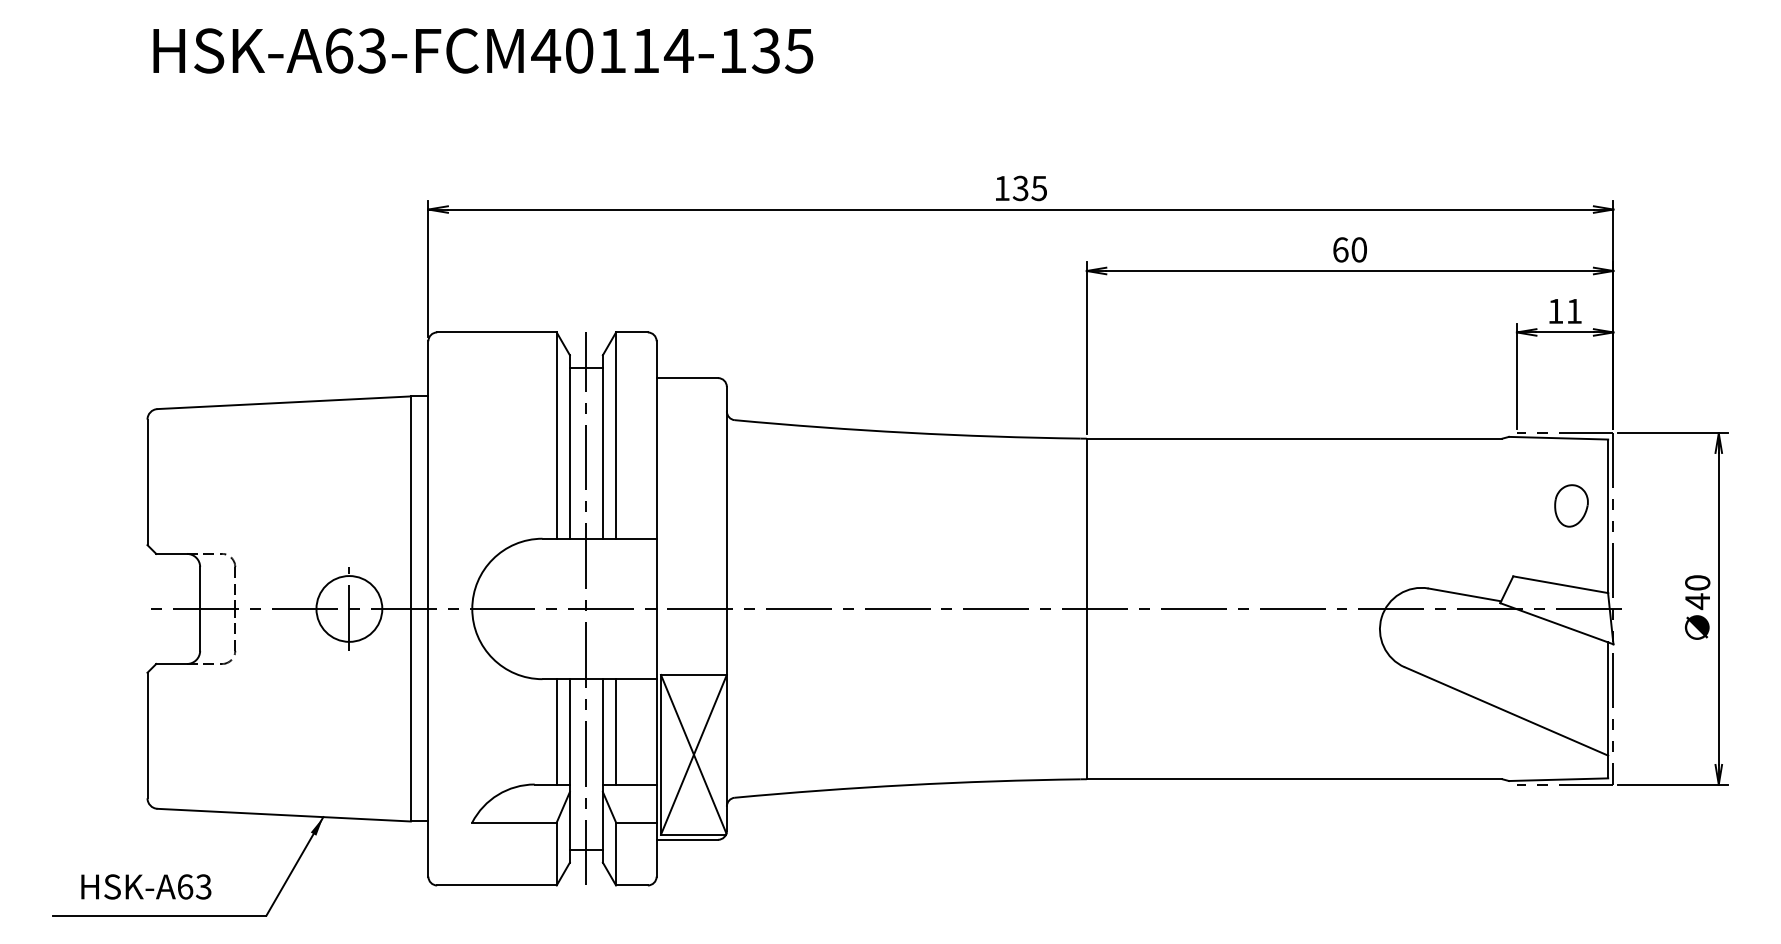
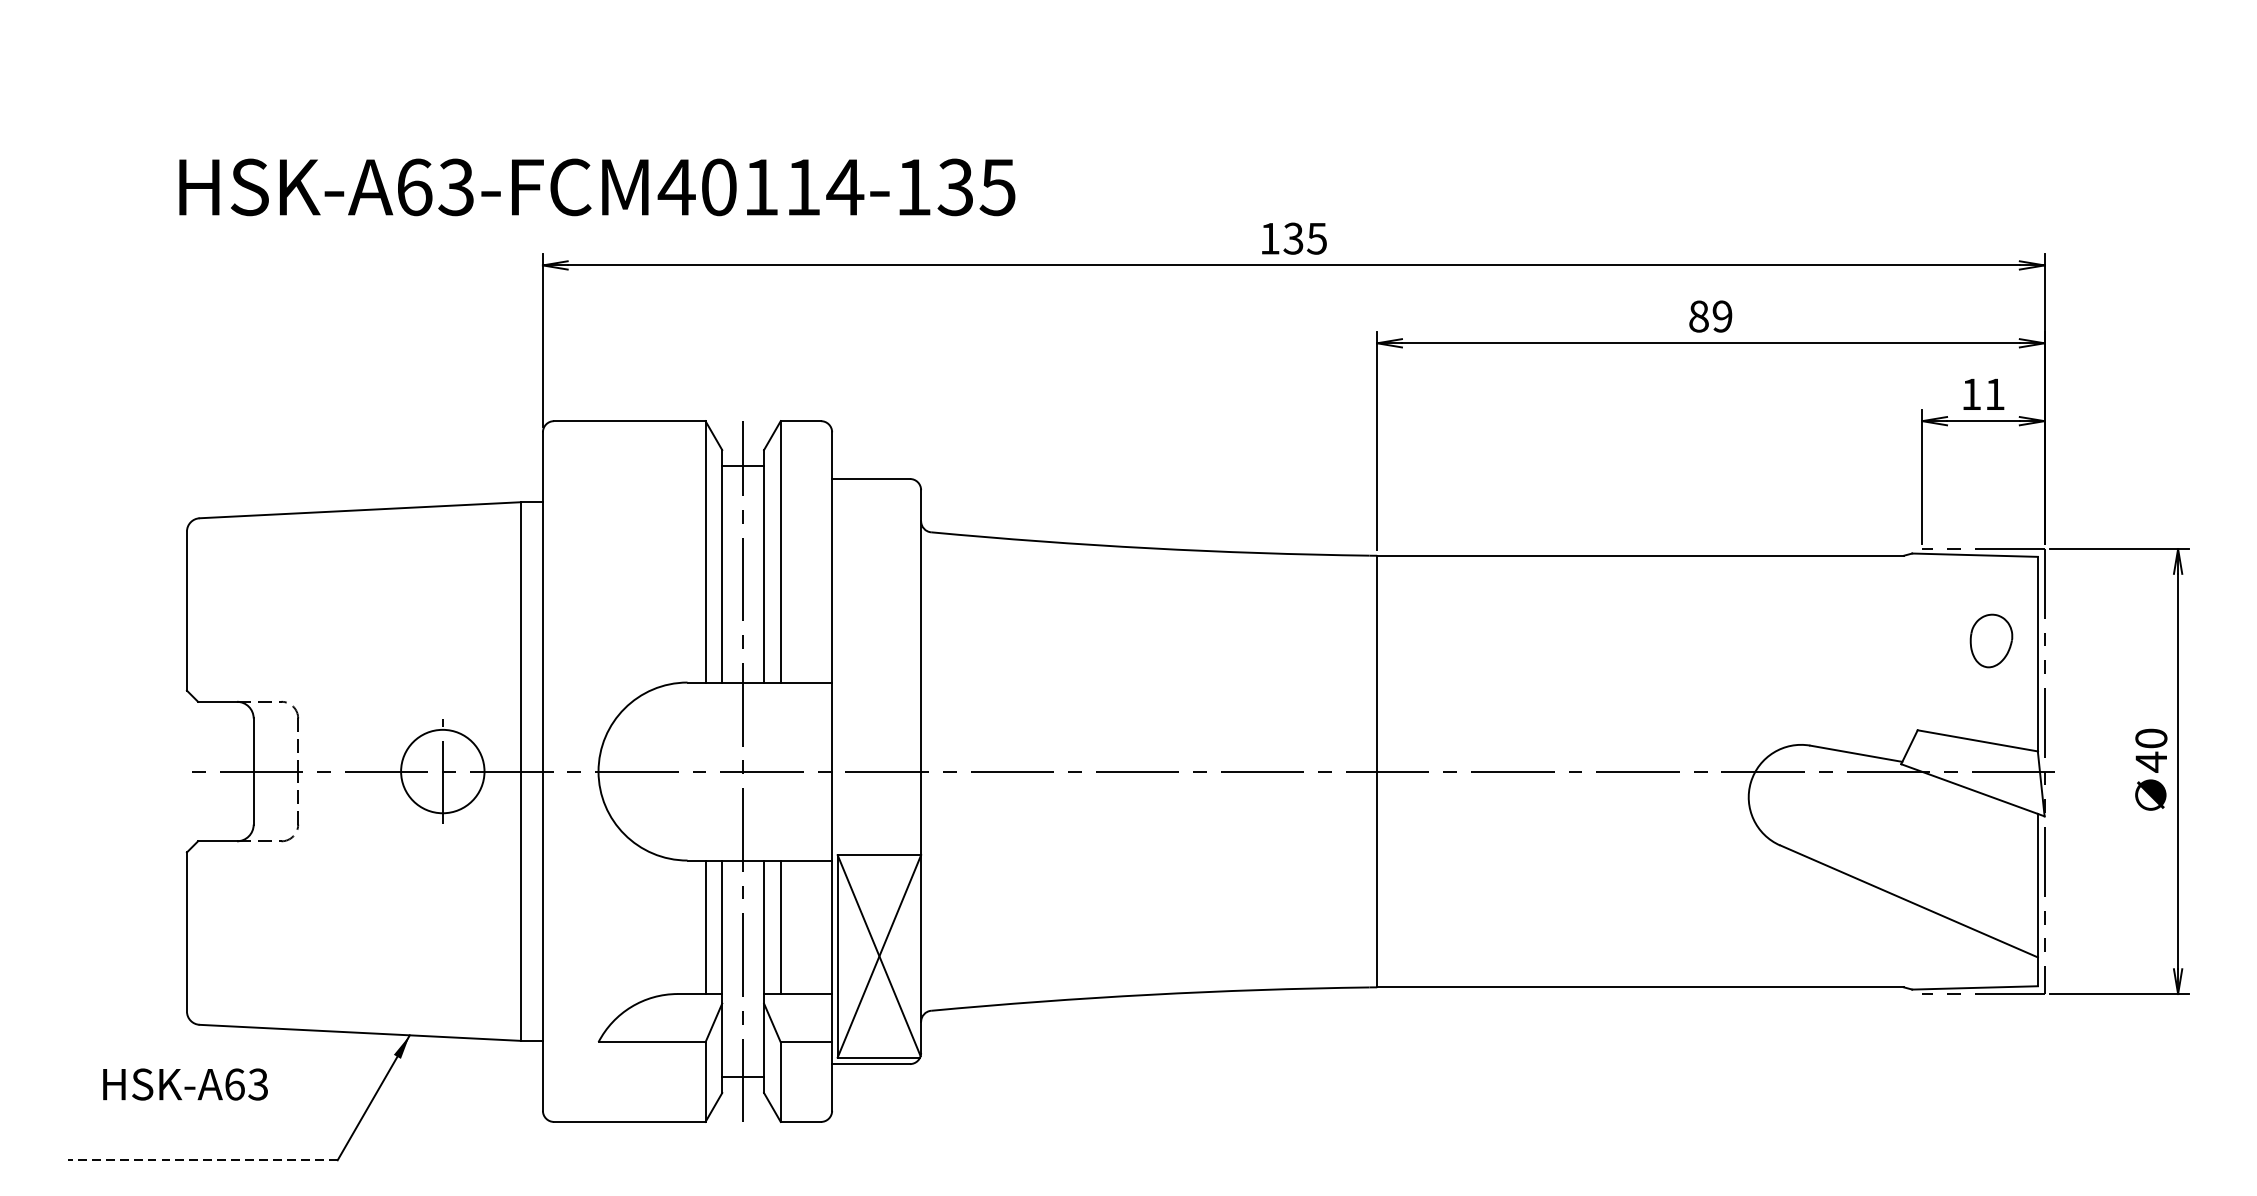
text: (483, 50) -> (597, 186), moved
text: (1349, 249) -> (1710, 316), 60 -> 89
text: (146, 886) -> (185, 1083), moved
line: (159, 915) -> (202, 1160), solid -> dashed

